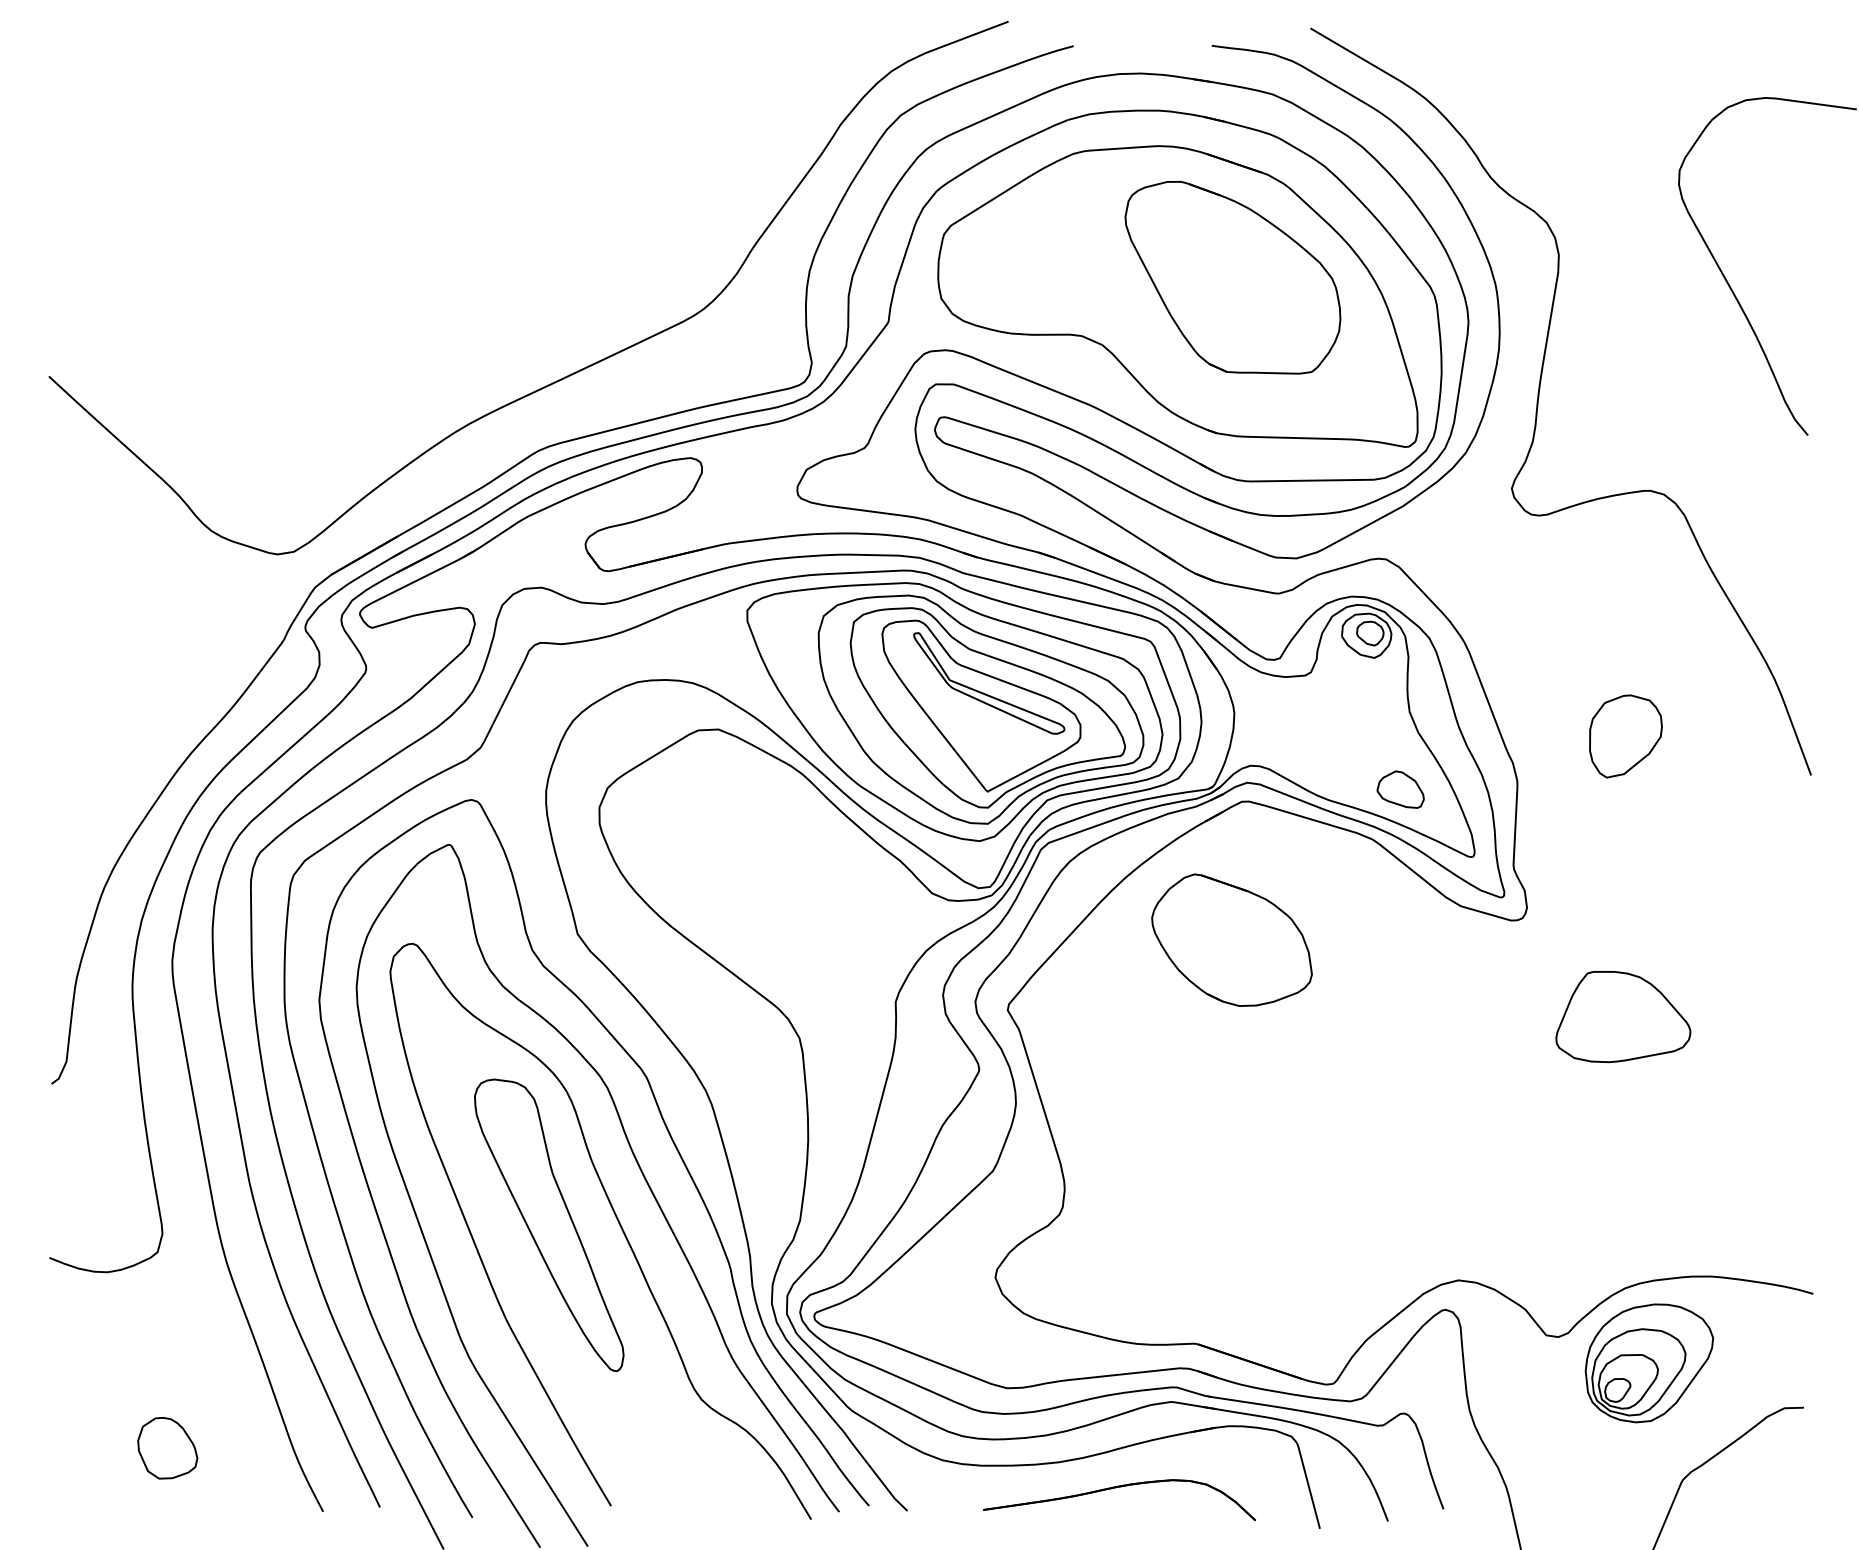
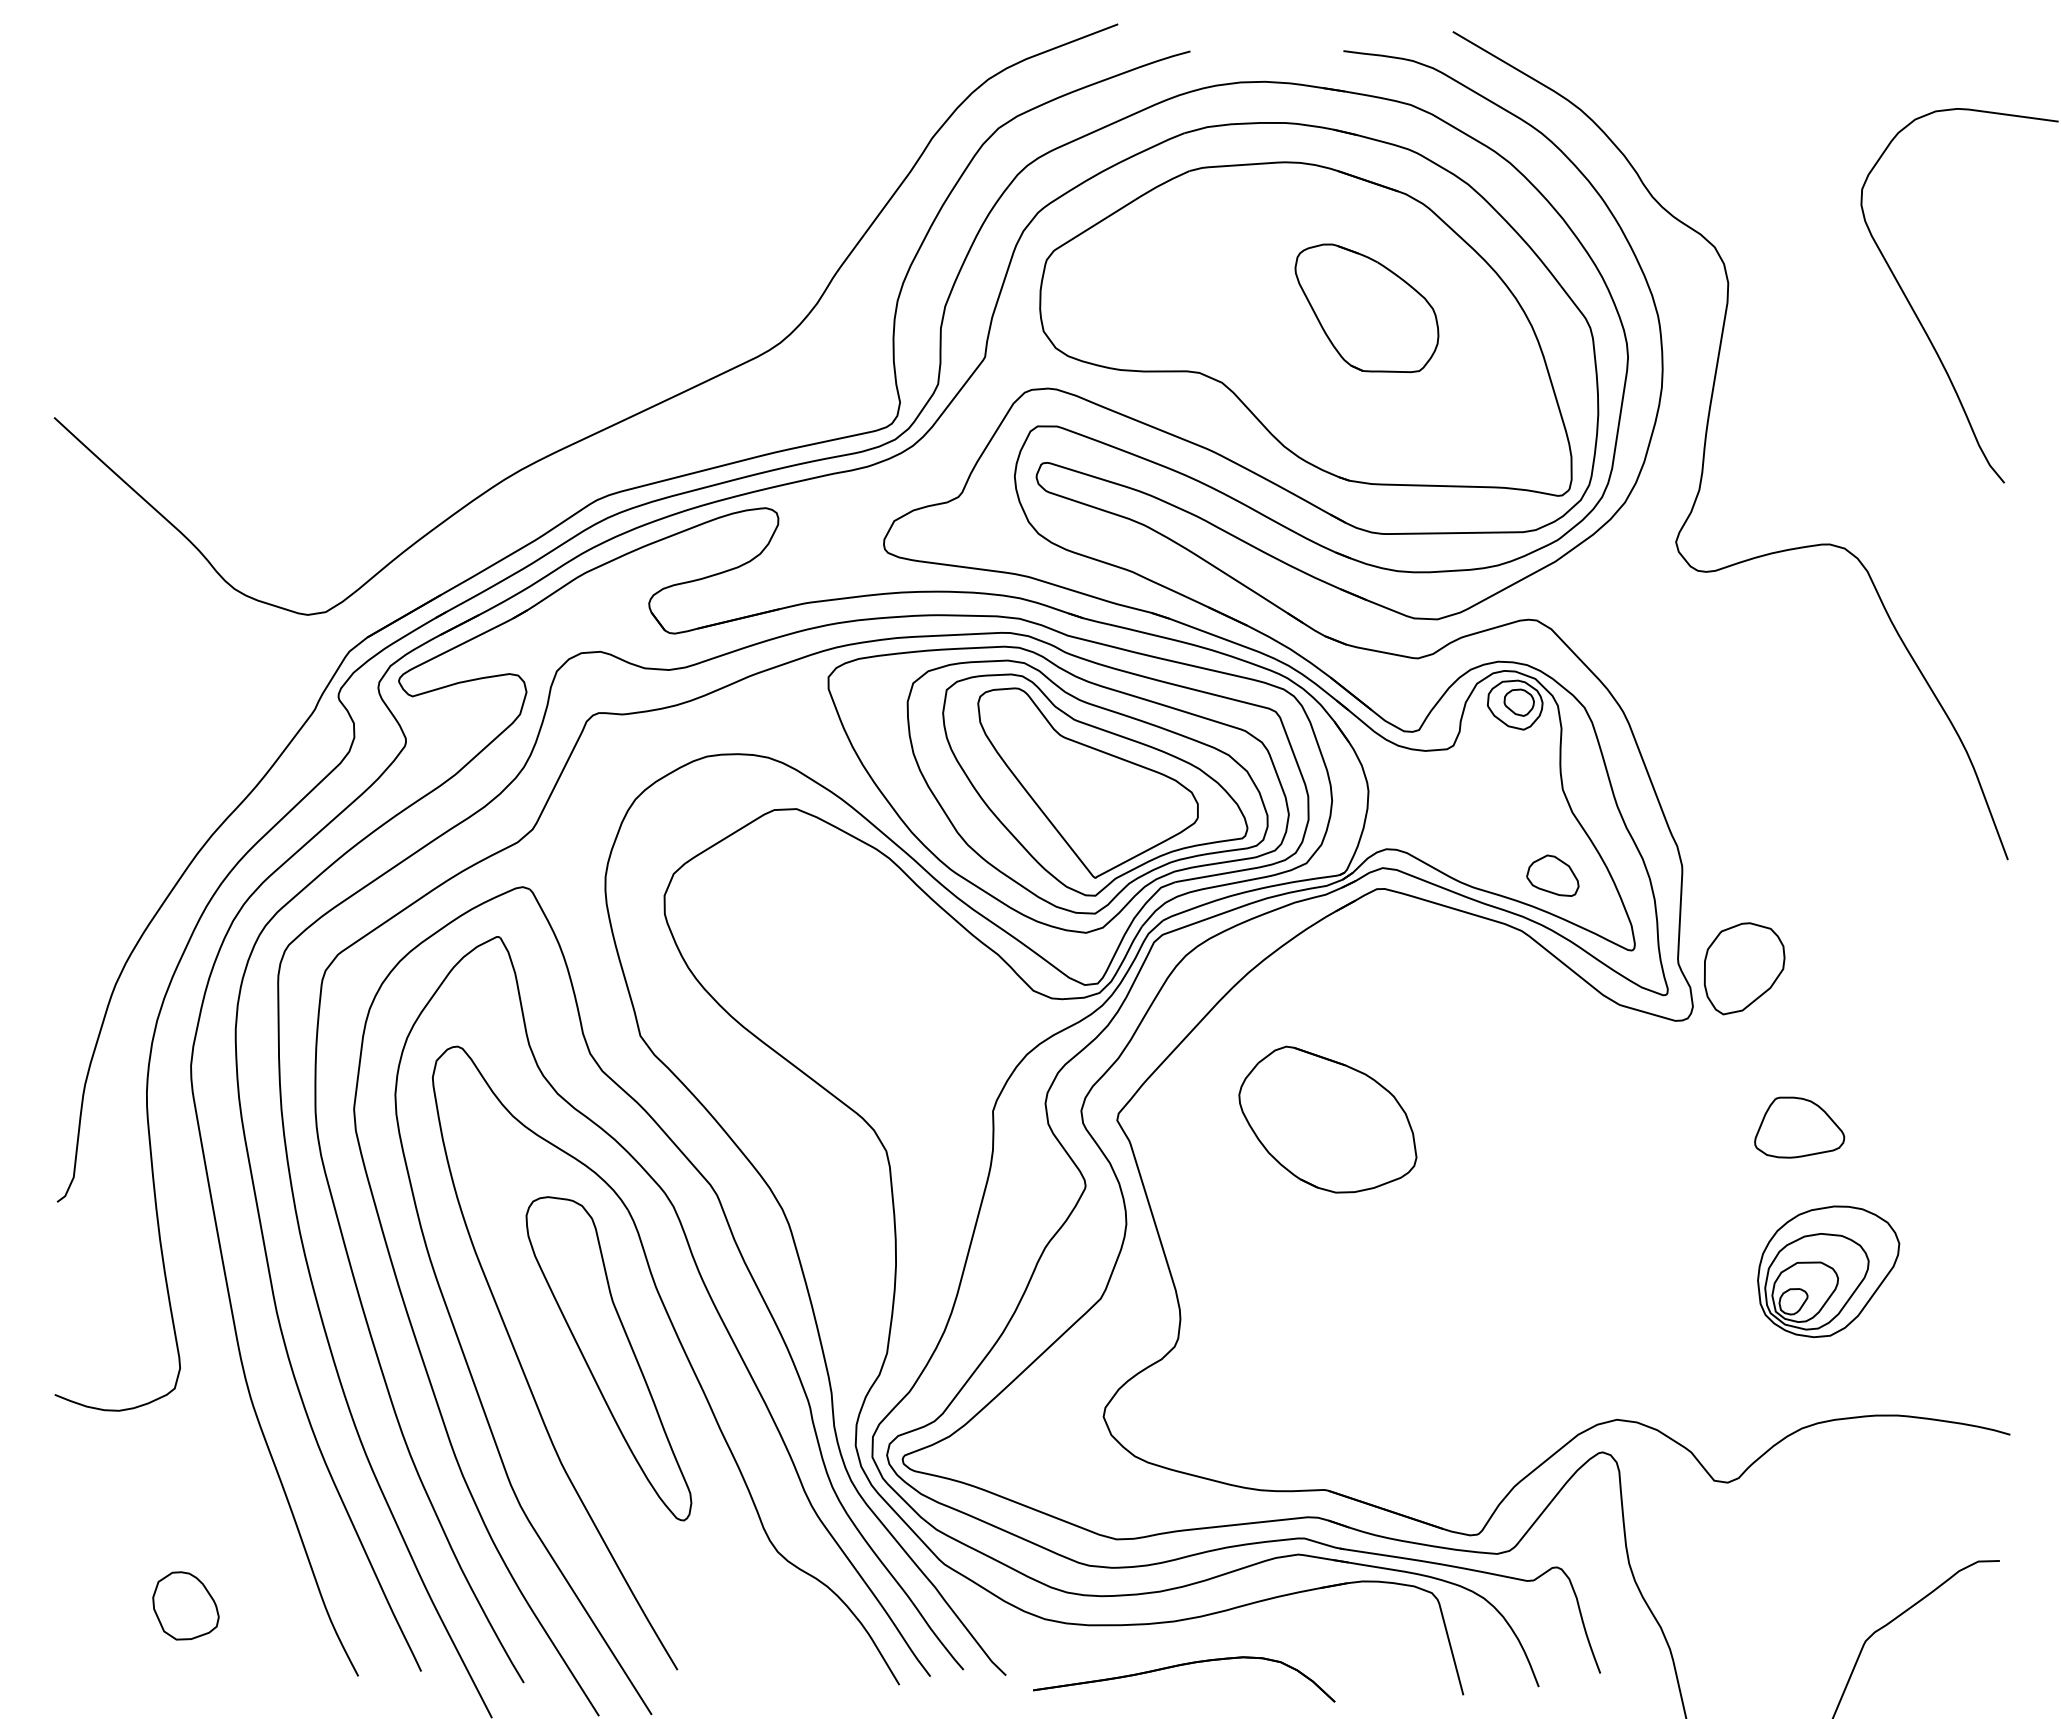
part: (1232, 277) -> (1366, 308), size x0.6
part: (984, 692) -> (1091, 768), removed
part: (1625, 736) -> (1744, 968), moved
part: (1231, 940) -> (1327, 1119), moved
part: (1623, 1016) -> (1799, 1127), size x0.6
part: (1649, 1363) -> (1828, 1271), moved
part: (1115, 1488) -> (1179, 1666), moved

